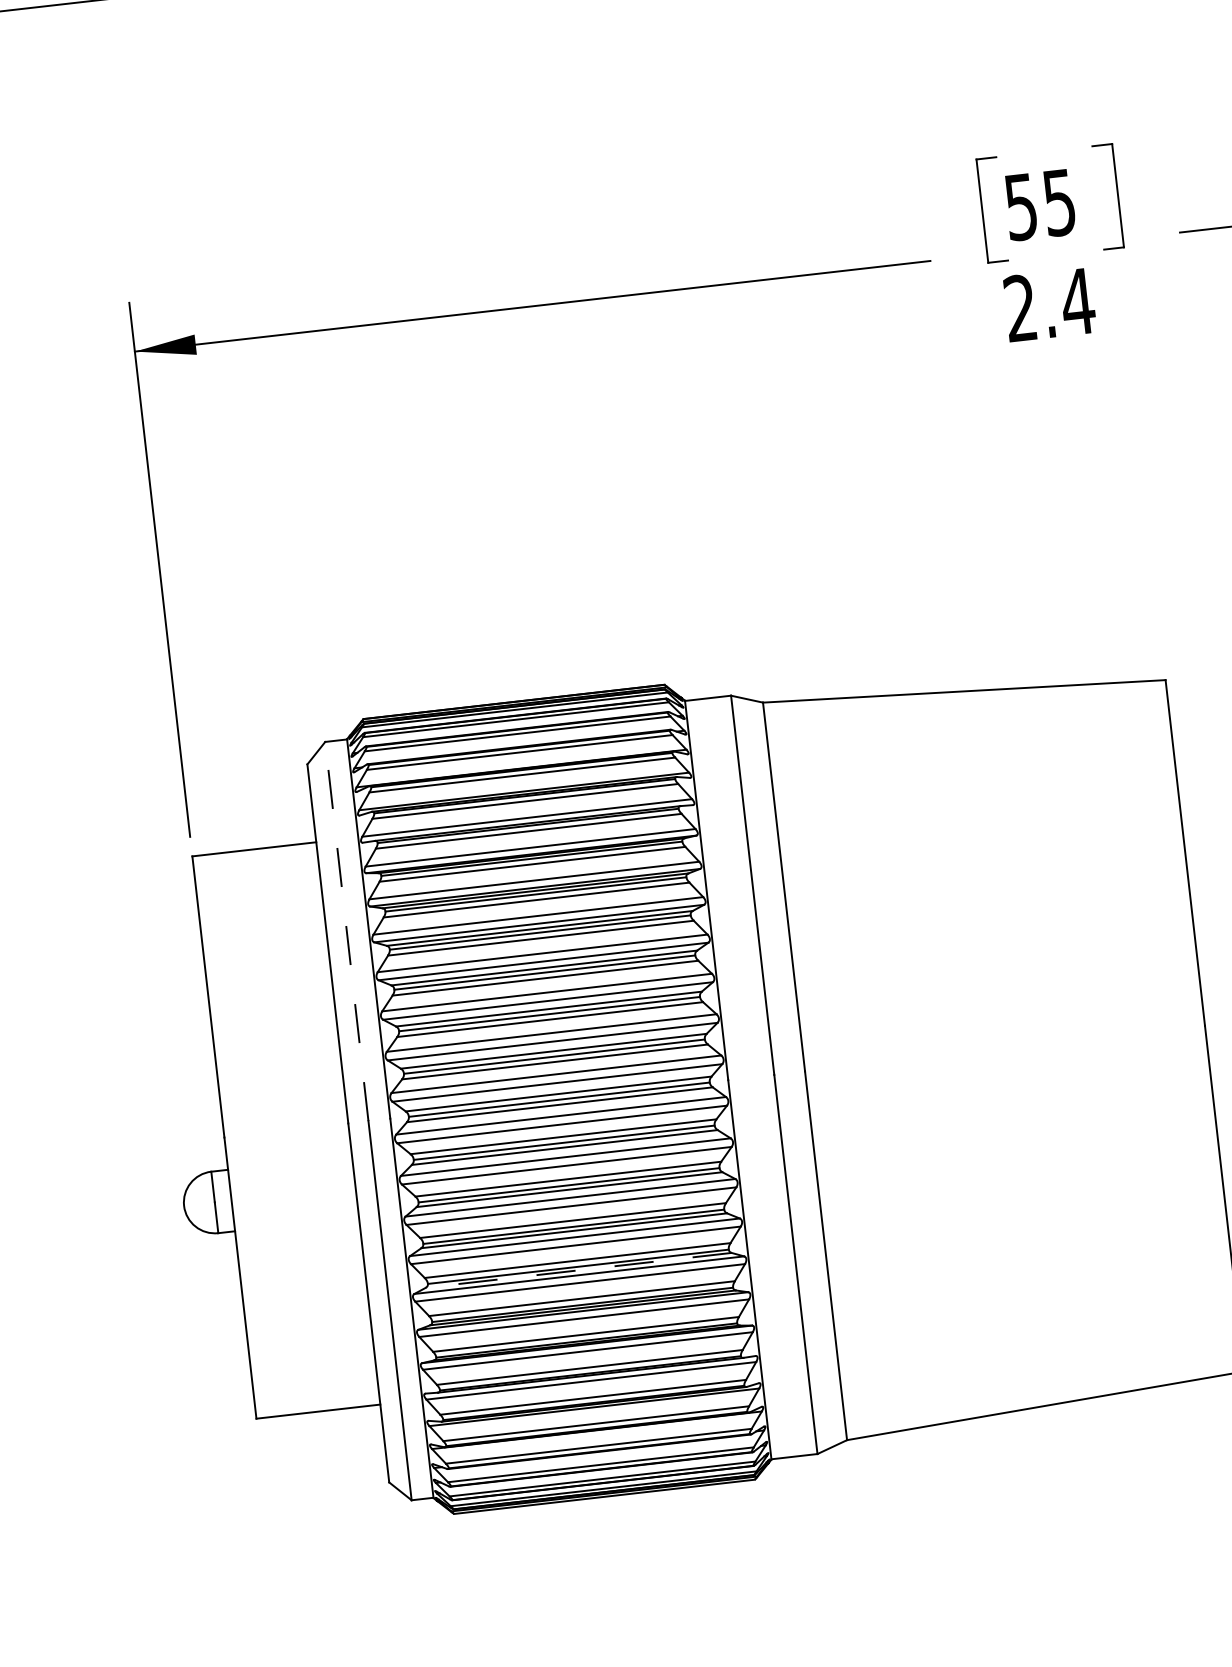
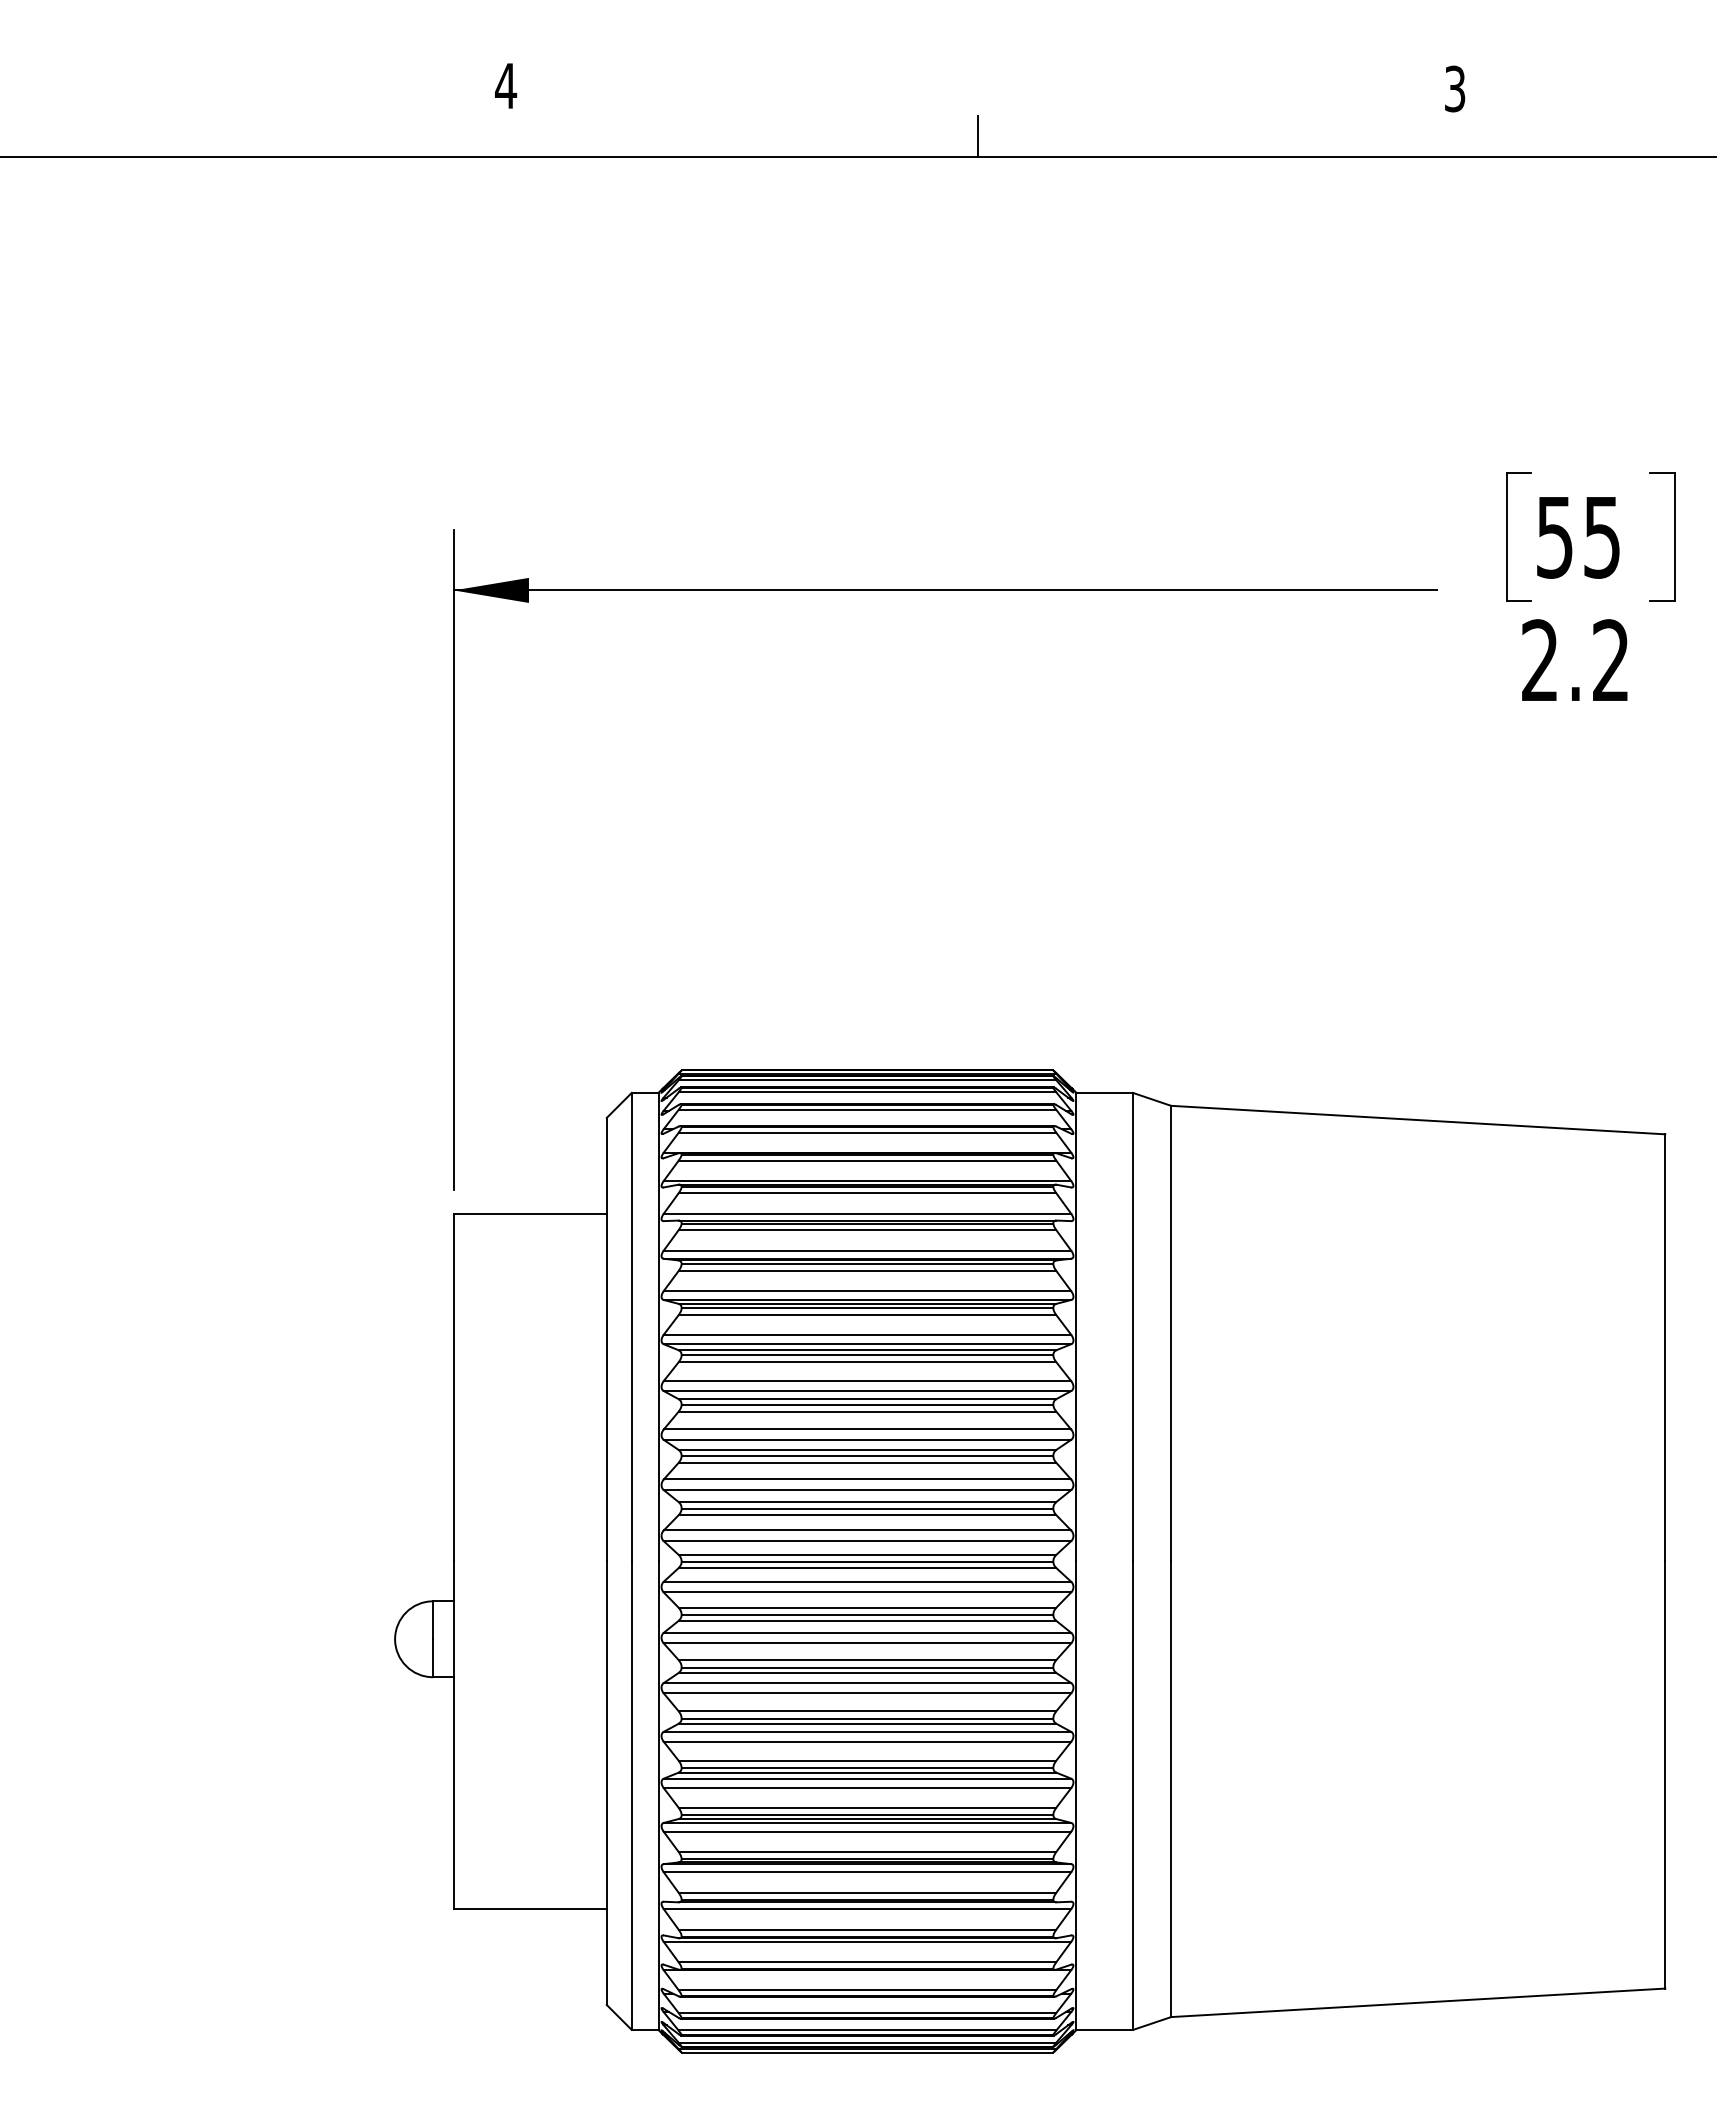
text: (1077, 300) -> (1610, 659), 2.4 -> 2.2
line: (346, 930) -> (631, 1326), dashed -> solid
line: (578, 1270) -> (867, 1772), dashed -> solid

